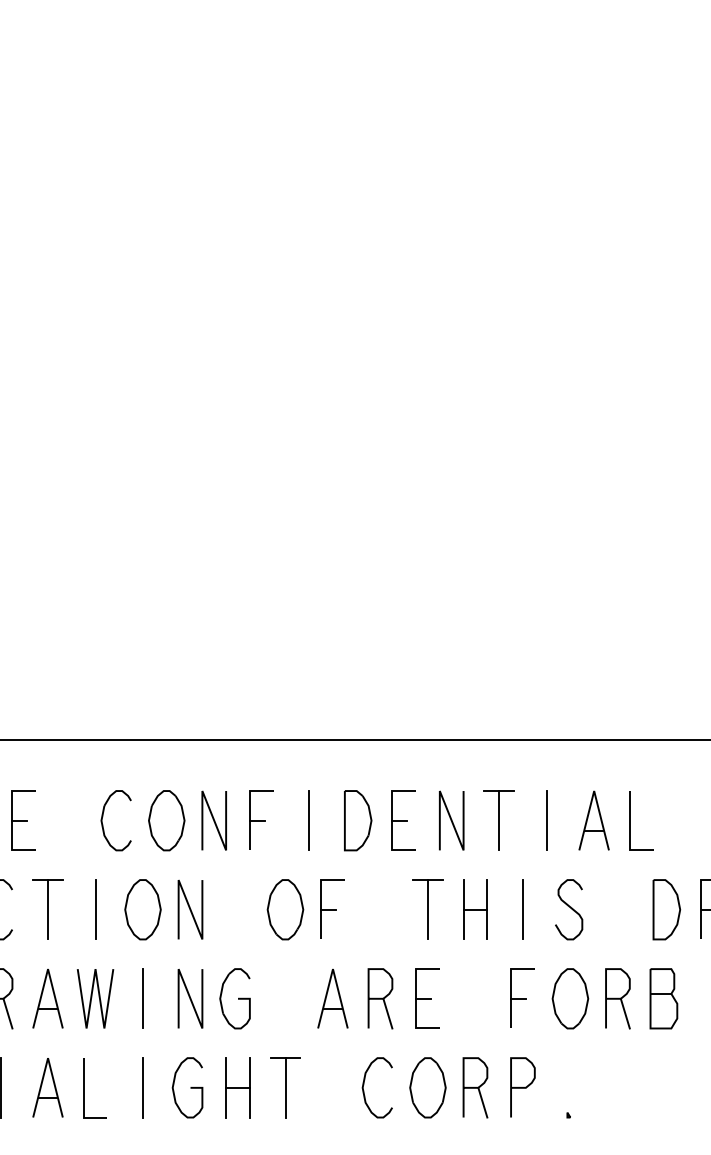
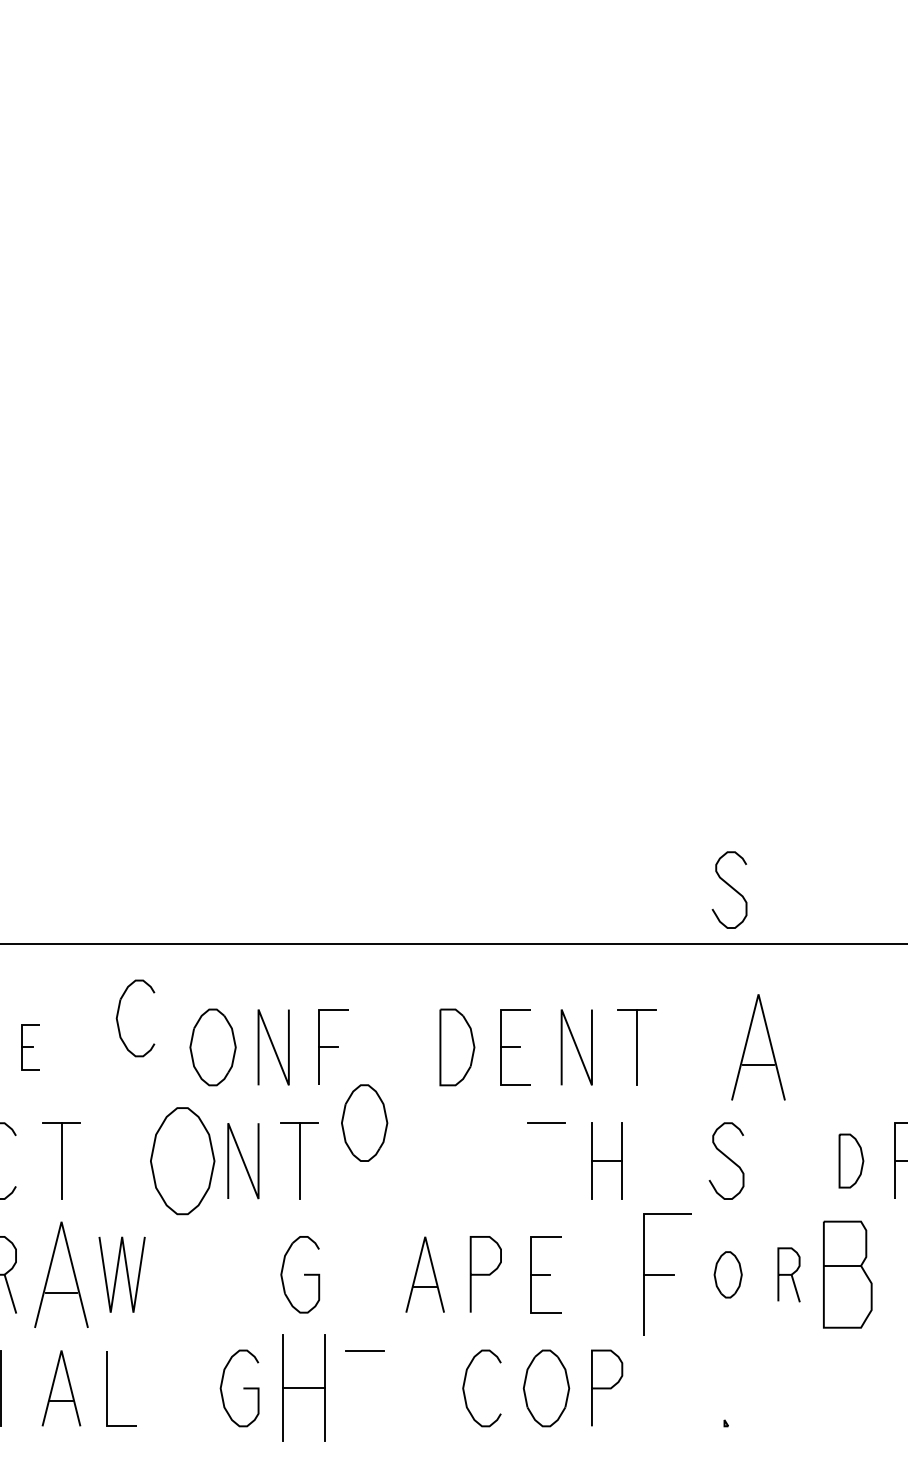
curve: (572, 695) -> (730, 887), added
part: (23, 820) -> (30, 1047), size x0.6
line: (308, 820) -> (394, 1047), removed
line: (547, 820) -> (698, 1047), removed
part: (594, 820) -> (758, 1047), size x1.4
line: (630, 820) -> (804, 1047), removed
part: (102, 822) -> (118, 1020), moved
part: (142, 909) -> (182, 1160), size x1.4
part: (234, 909) -> (299, 1160), added
part: (285, 909) -> (364, 1122), moved
part: (332, 909) -> (424, 1160), removed
part: (666, 909) -> (851, 1160), size x0.7
line: (95, 910) -> (122, 1161), removed
line: (427, 910) -> (546, 1161), removed
line: (522, 910) -> (667, 1161), removed
part: (48, 998) -> (61, 1274), size x1.4
line: (142, 998) -> (182, 1274), removed
line: (190, 998) -> (243, 1274), removed
part: (522, 998) -> (667, 1274), size x1.6
part: (569, 998) -> (727, 1274), size x0.6
part: (617, 998) -> (788, 1274), size x0.7
part: (663, 998) -> (847, 1274), size x1.4
line: (388, 1013) -> (495, 1293), removed
line: (142, 1087) -> (182, 1388), removed
part: (237, 1087) -> (303, 1388), size x1.4
line: (285, 1087) -> (364, 1388), removed
curve: (522, 1087) -> (667, 1387), removed
line: (482, 1102) -> (616, 1407), removed

